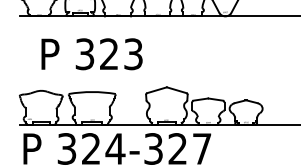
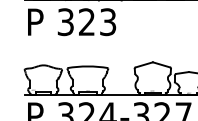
text: (91, 54) -> (71, 22), moved

